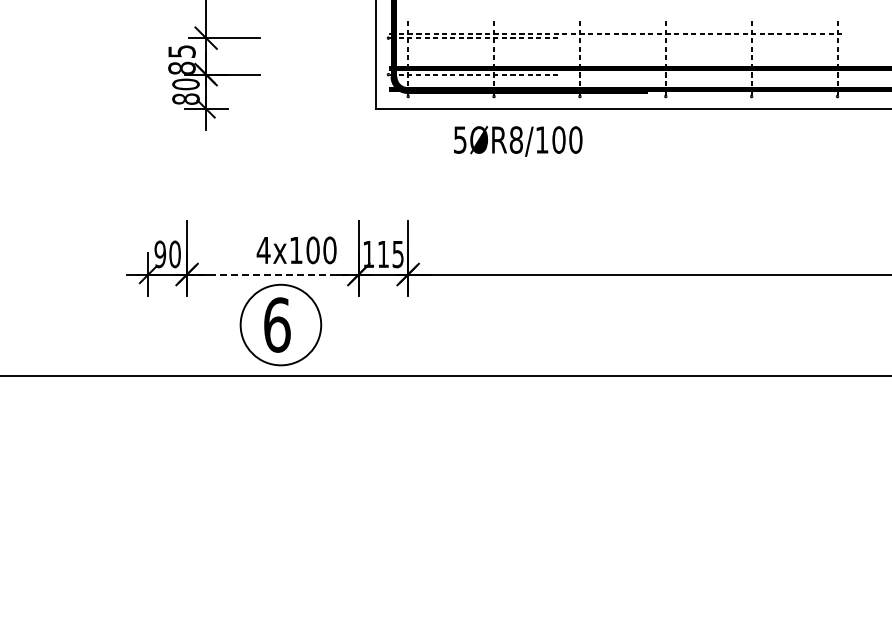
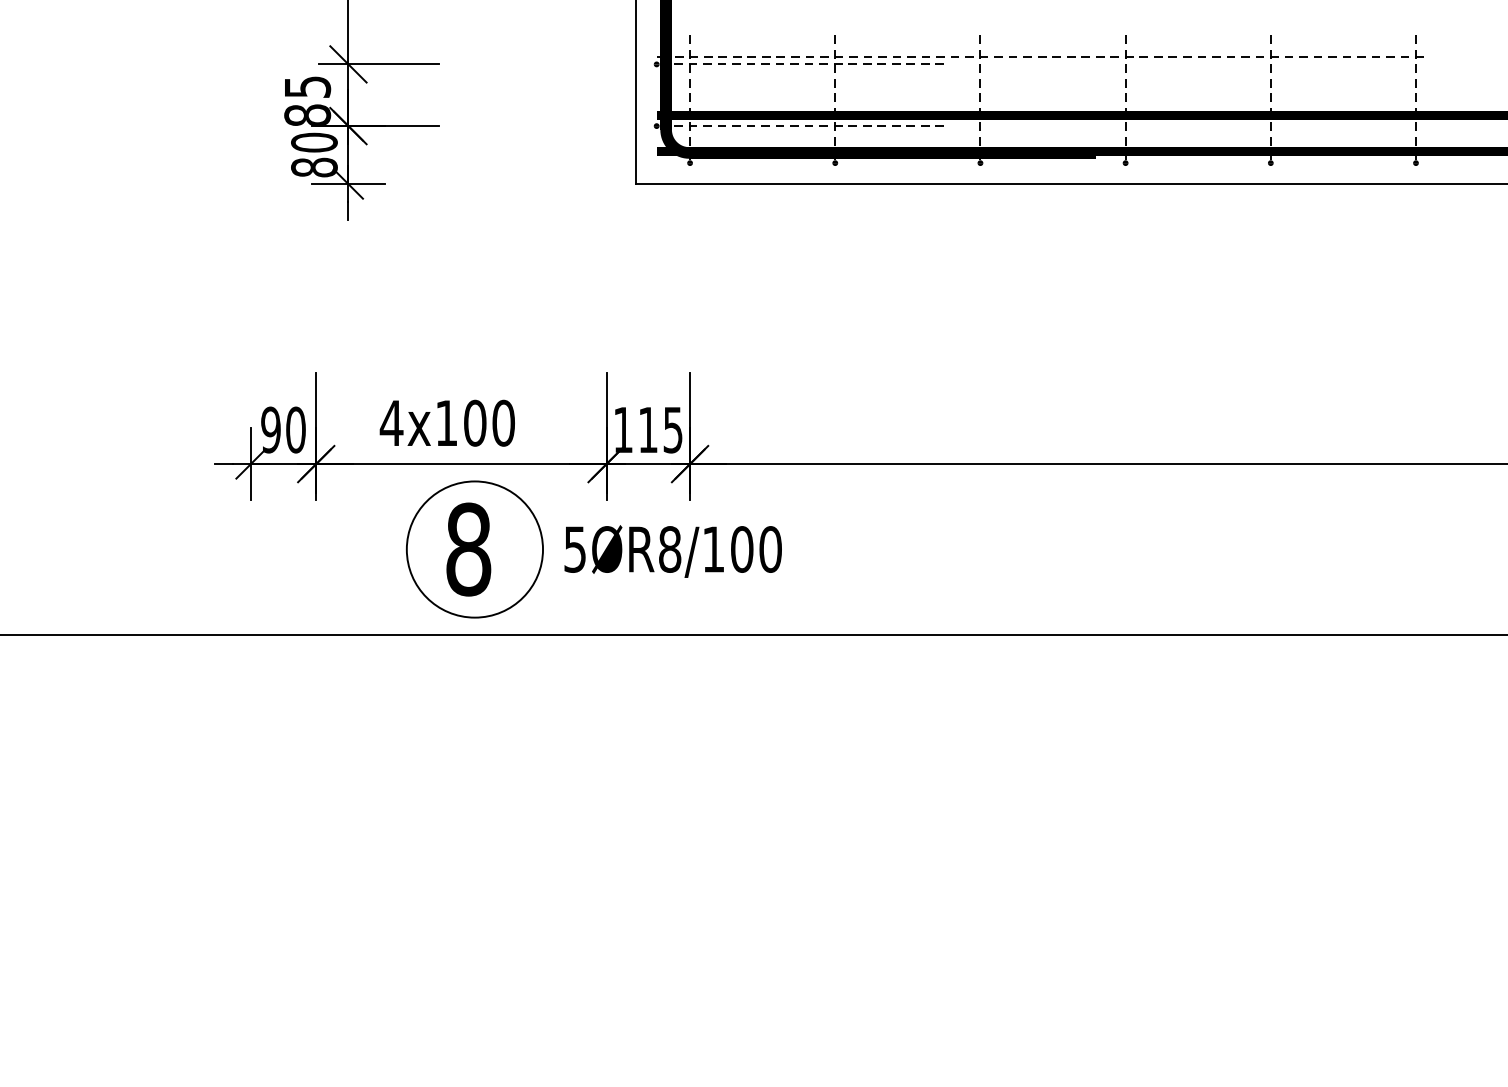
text: (518, 141) -> (673, 551), moved
text: (296, 250) -> (447, 423), moved
line: (272, 274) -> (460, 464), dashed -> solid
text: (277, 324) -> (469, 548), 6 -> 8

